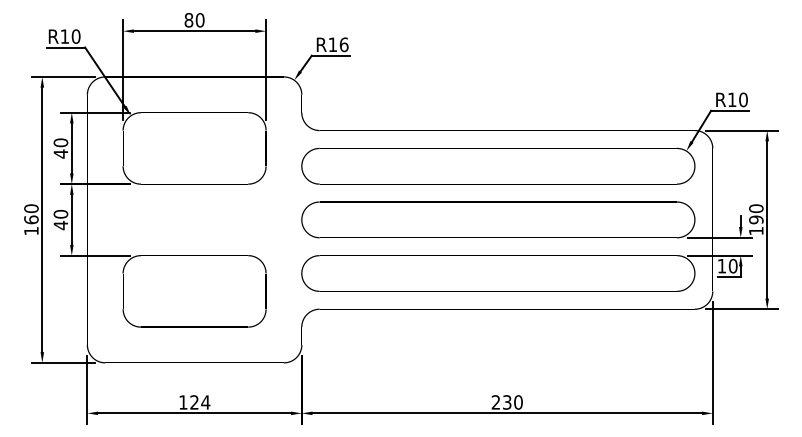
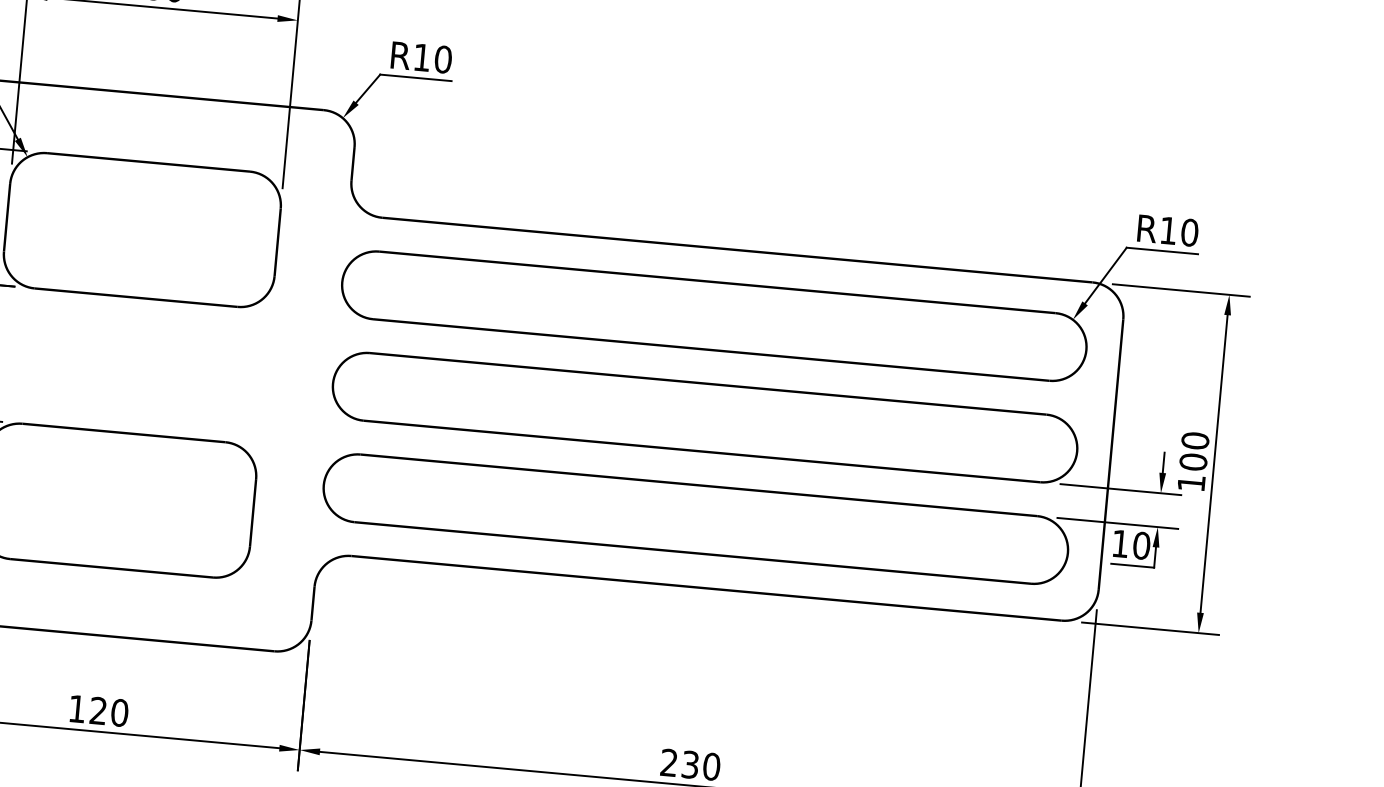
text: (344, 44) -> (444, 59), R16 -> R10
text: (756, 219) -> (1193, 461), 190 -> 100
text: (205, 402) -> (119, 712), 124 -> 120

